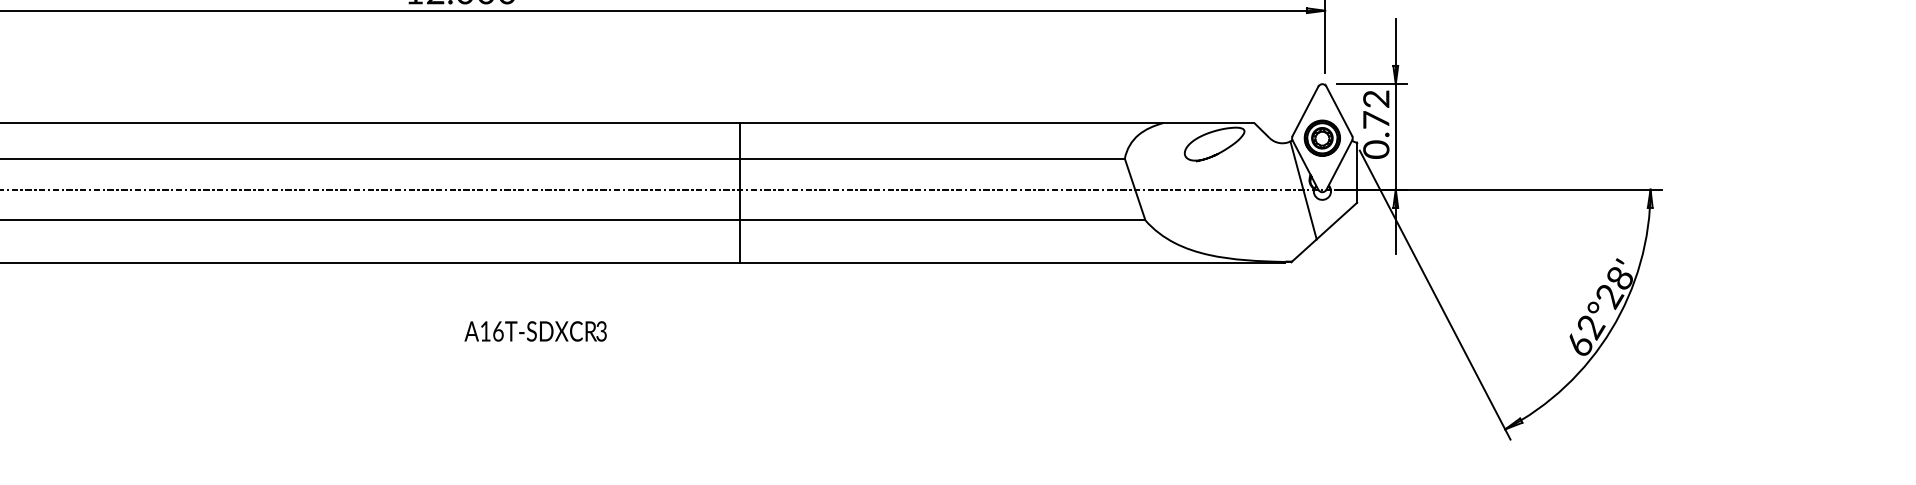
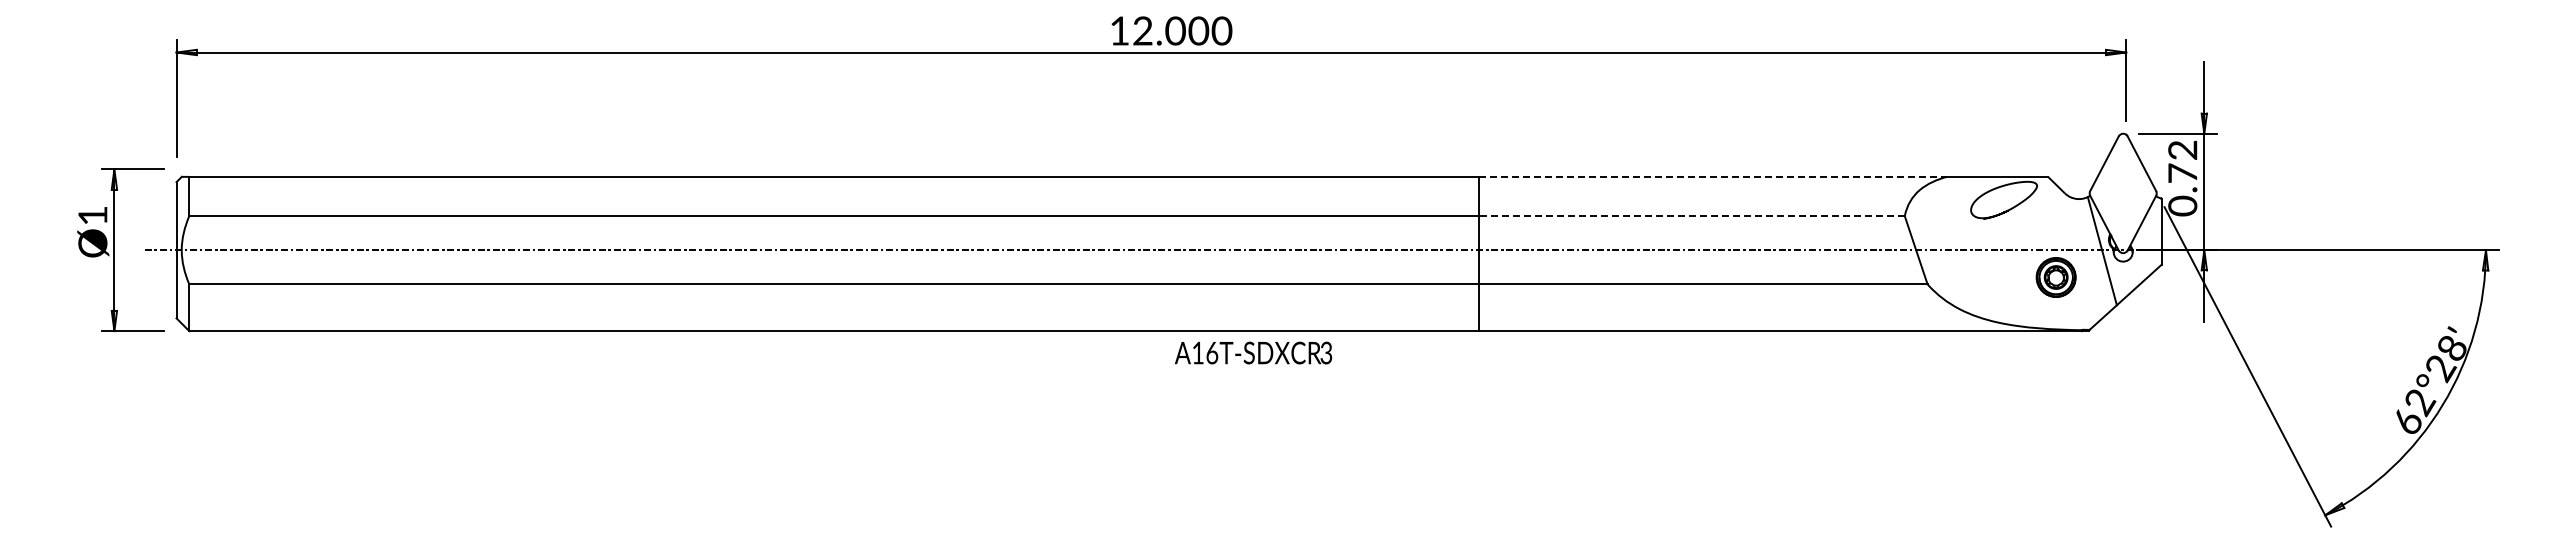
line: (951, 122) -> (1713, 176), solid -> dashed
part: (1321, 138) -> (2055, 277), moved
line: (932, 159) -> (1692, 216), solid -> dashed
text: (535, 330) -> (1253, 352), moved

